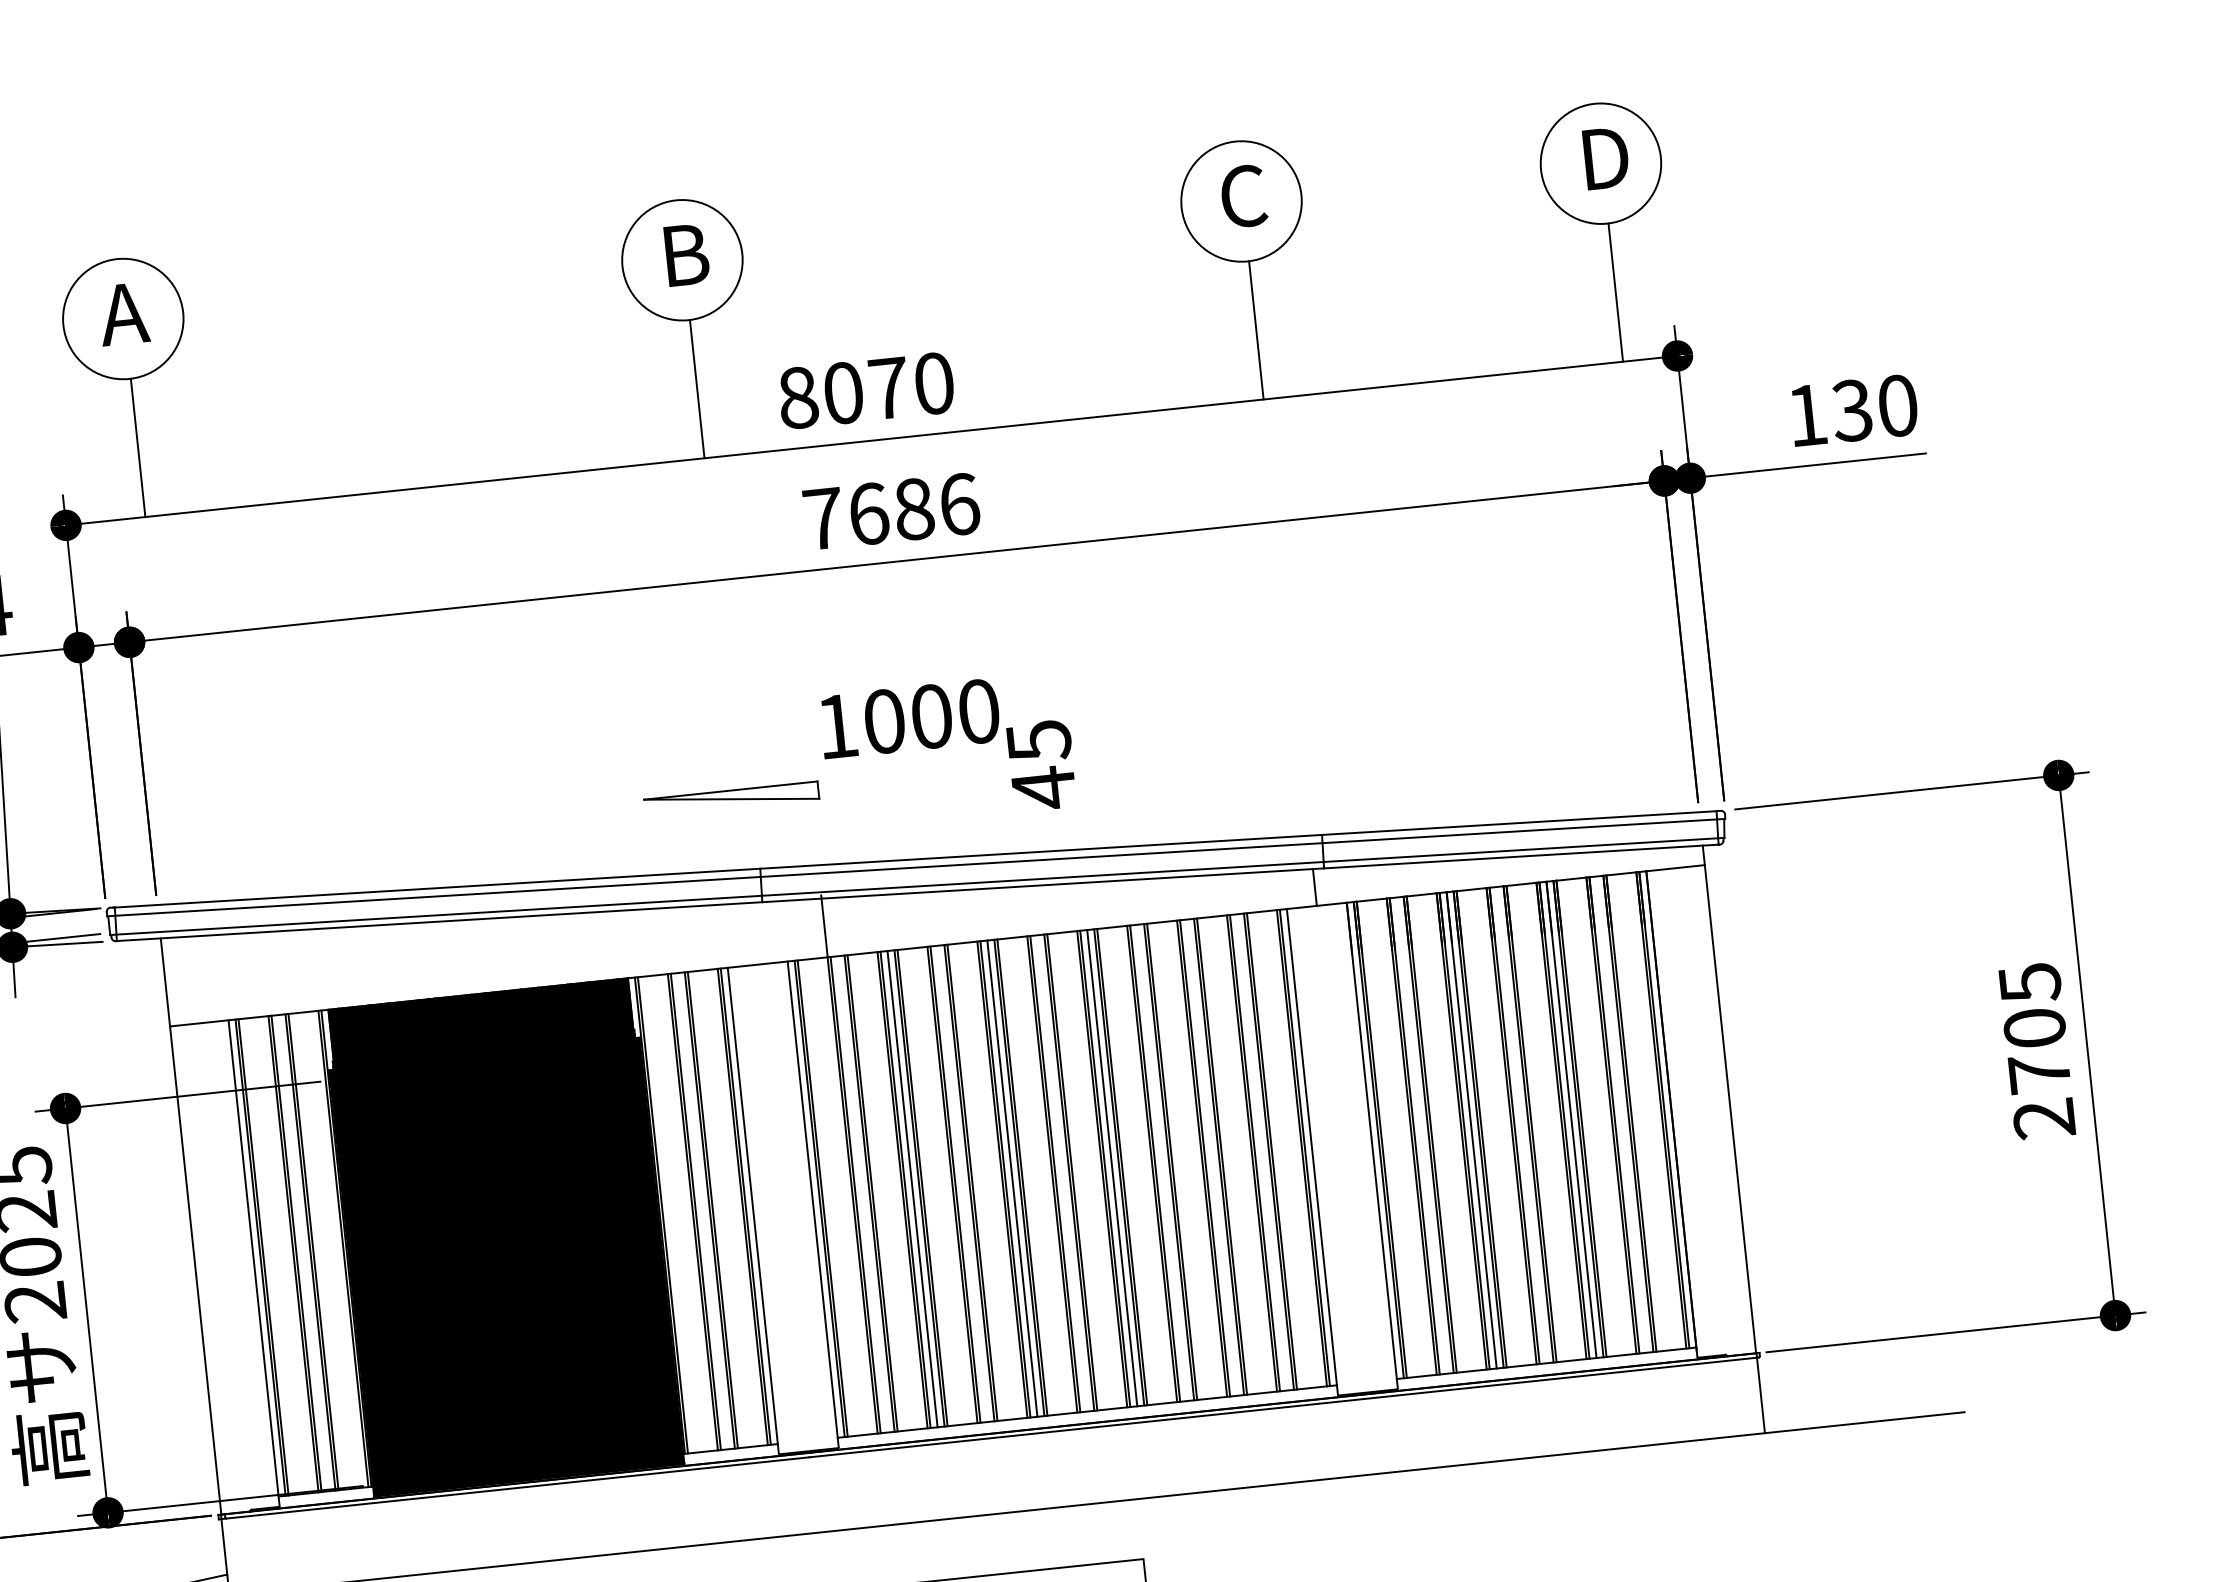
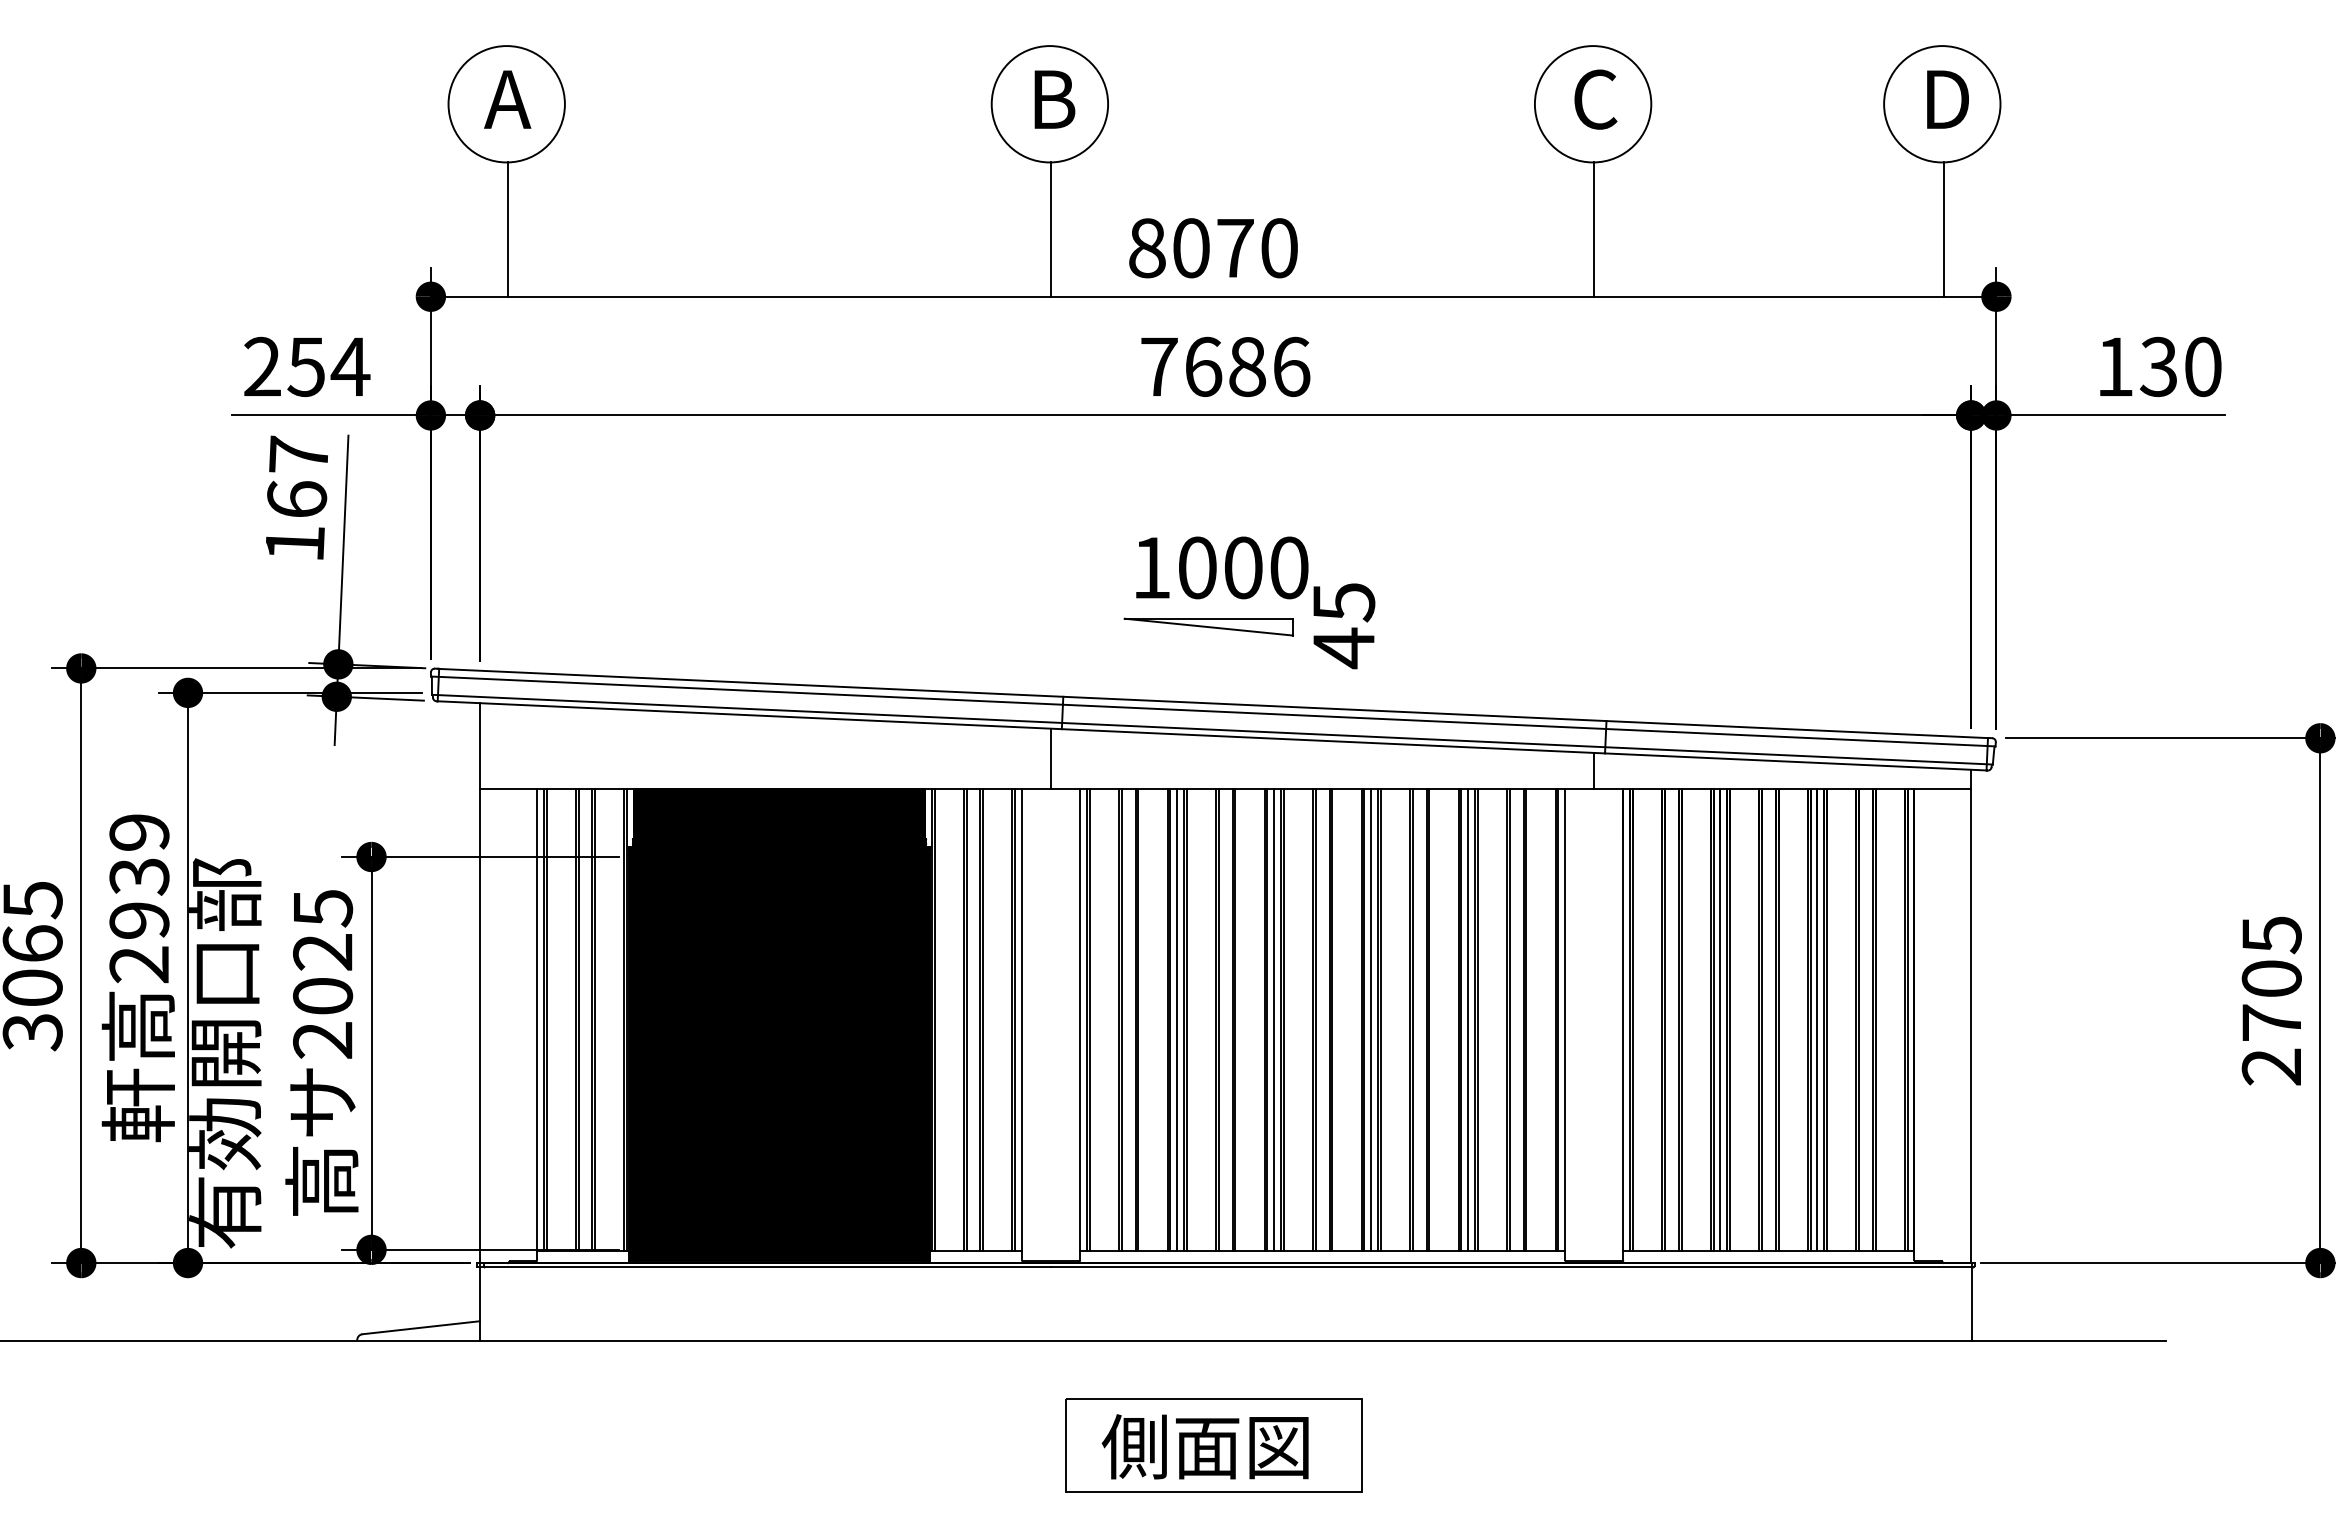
part: (731, 798) -> (1208, 626), moved
line: (824, 926) -> (1051, 758), moved
line: (1212, 1157) -> (1468, 1019), added

